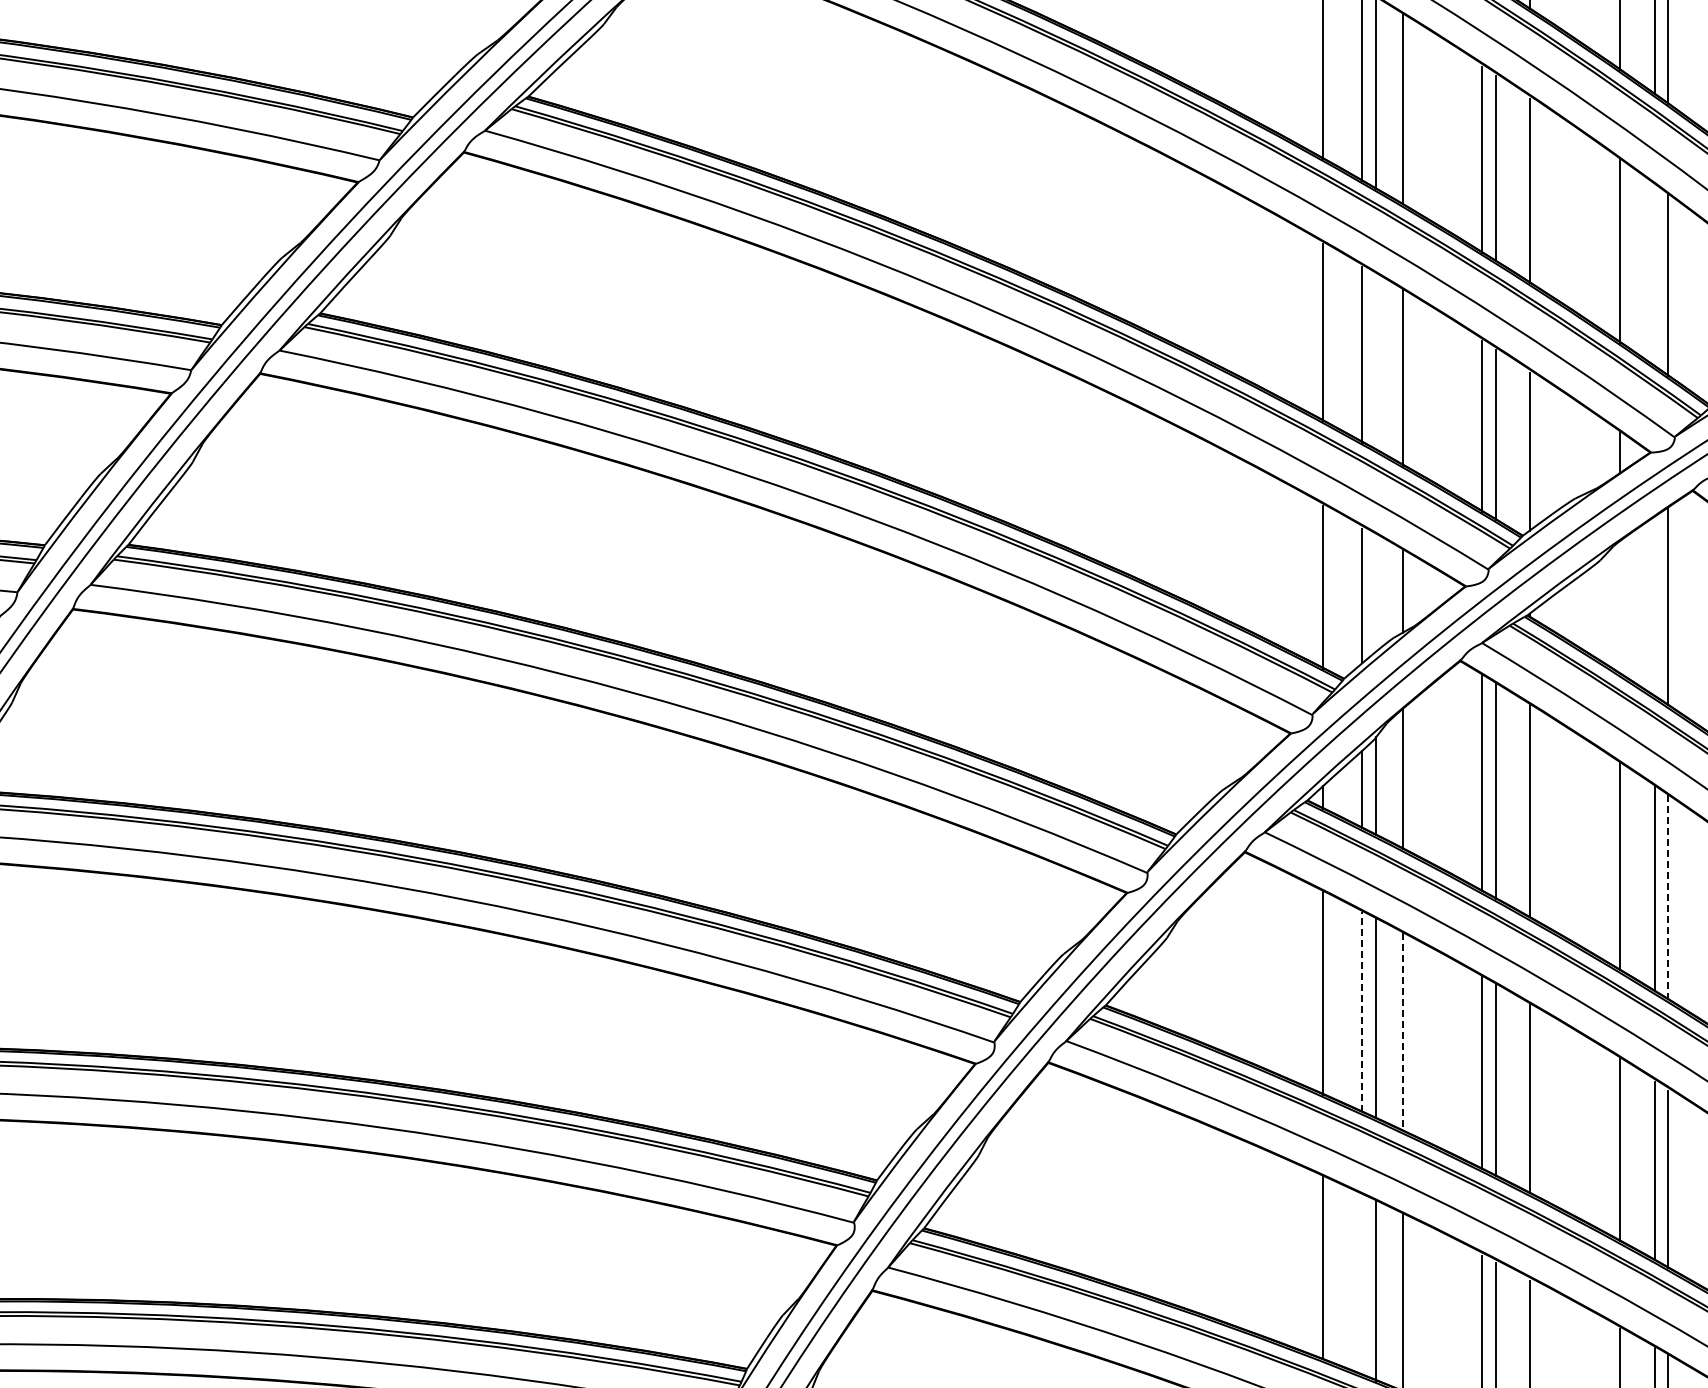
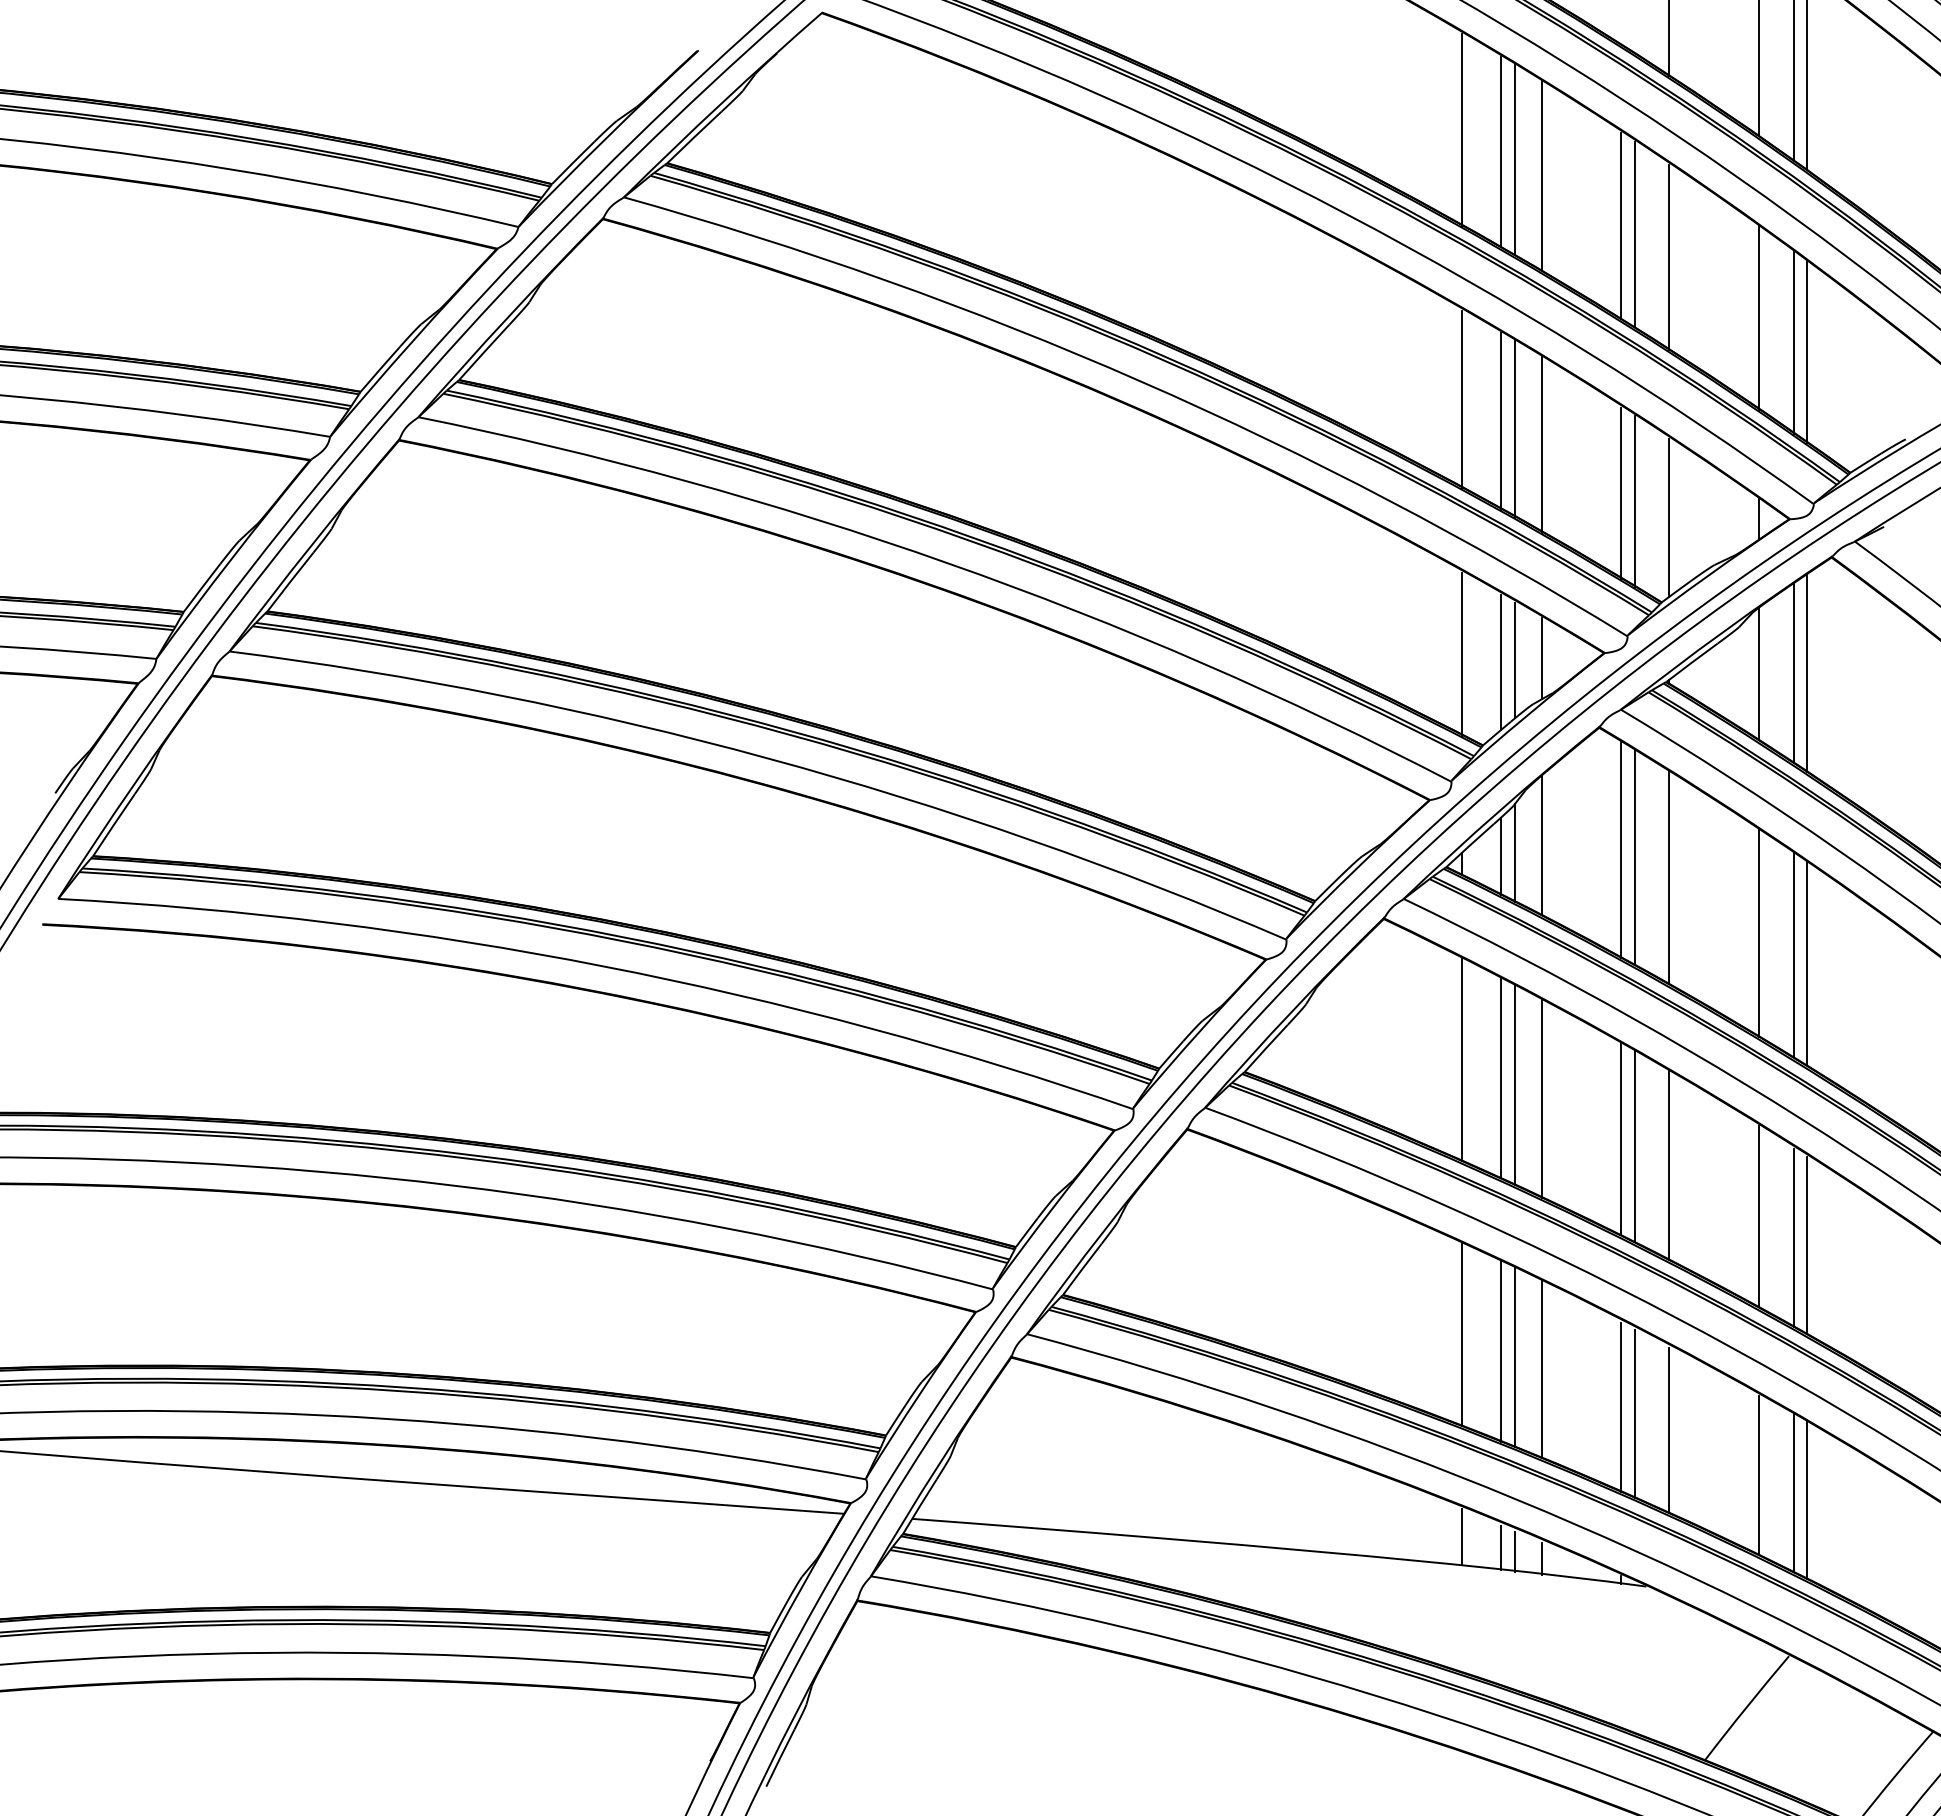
line: (1654, 275) -> (1793, 342), added
line: (1376, 362) -> (1515, 429), added
line: (1376, 593) -> (1515, 660), added
line: (1654, 605) -> (1793, 672), added
line: (1620, 606) -> (1759, 673), added
line: (1667, 896) -> (1806, 963), dashed -> solid
line: (1362, 1011) -> (1501, 1078), dashed -> solid
line: (1402, 1031) -> (1541, 1098), dashed -> solid
line: (1362, 1284) -> (1501, 1351), added

